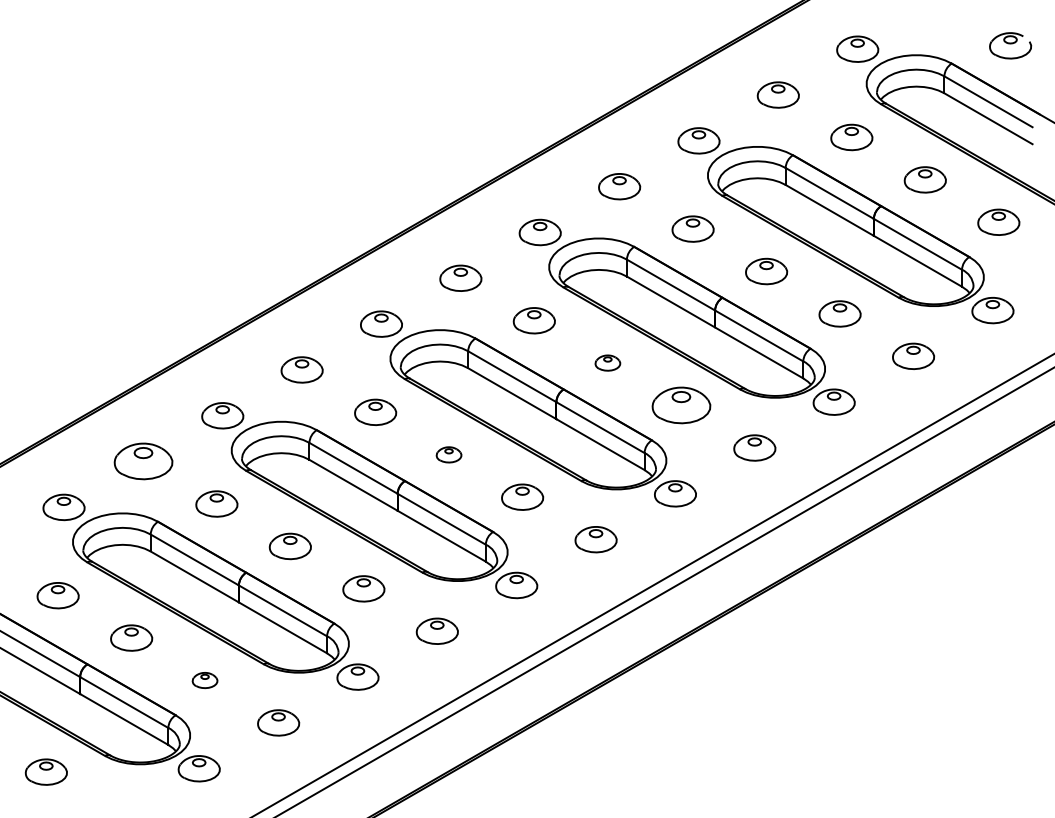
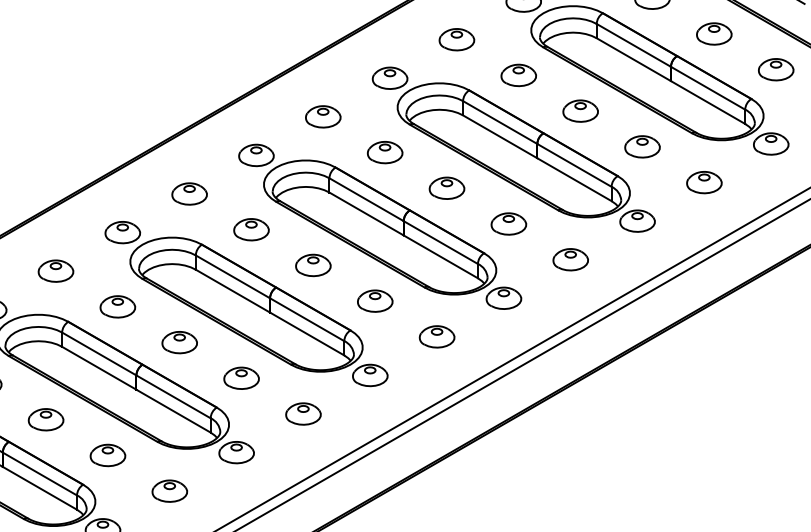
part: (607, 362) -> (446, 187), size x1.67
part: (680, 405) -> (508, 223), size x0.71
part: (448, 454) -> (312, 265), size x1.67
part: (142, 461) -> (55, 271), size x0.71
part: (204, 680) -> (107, 455), size x1.67

